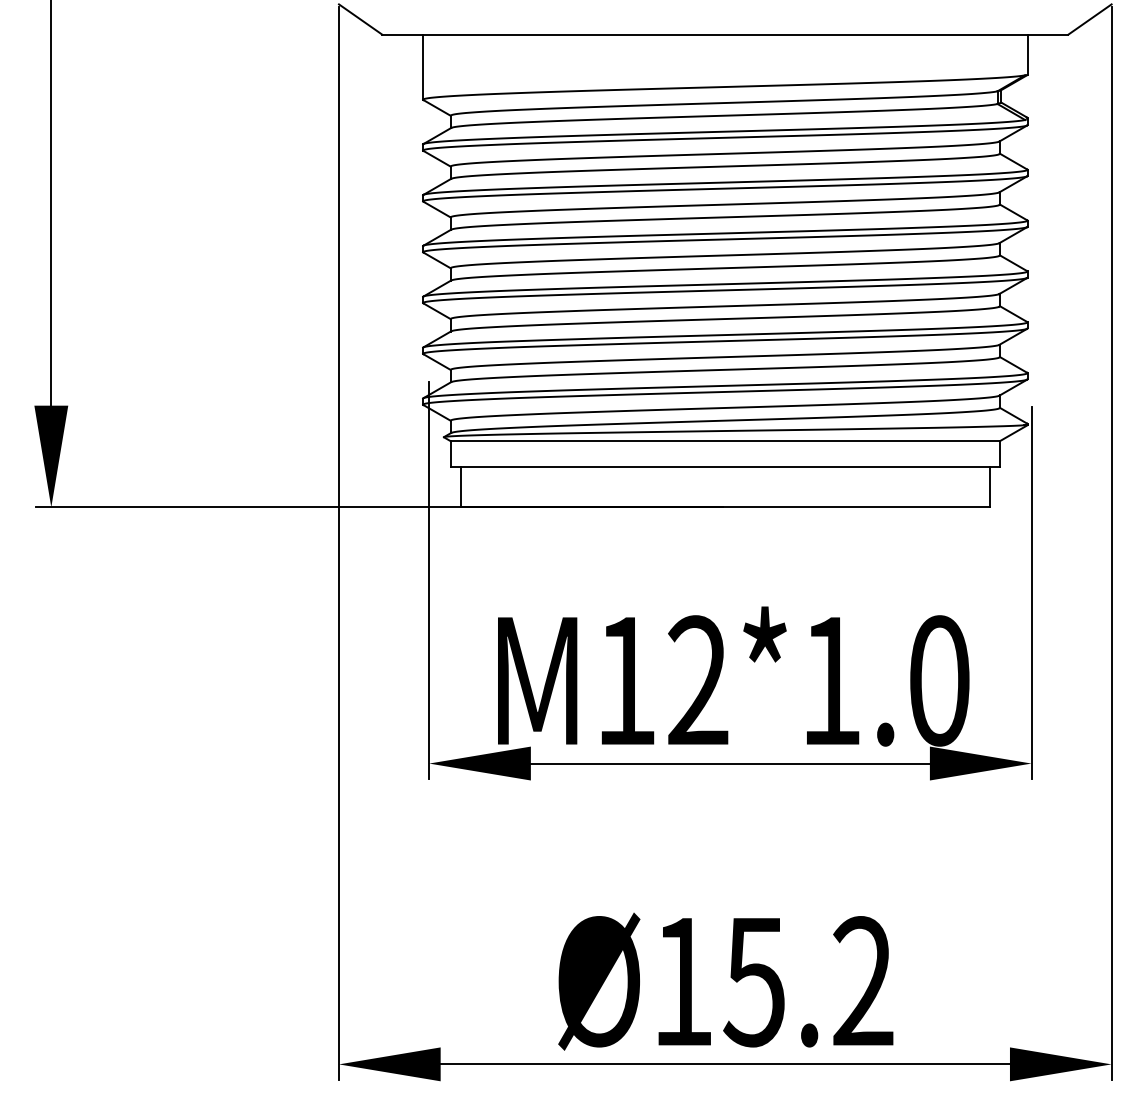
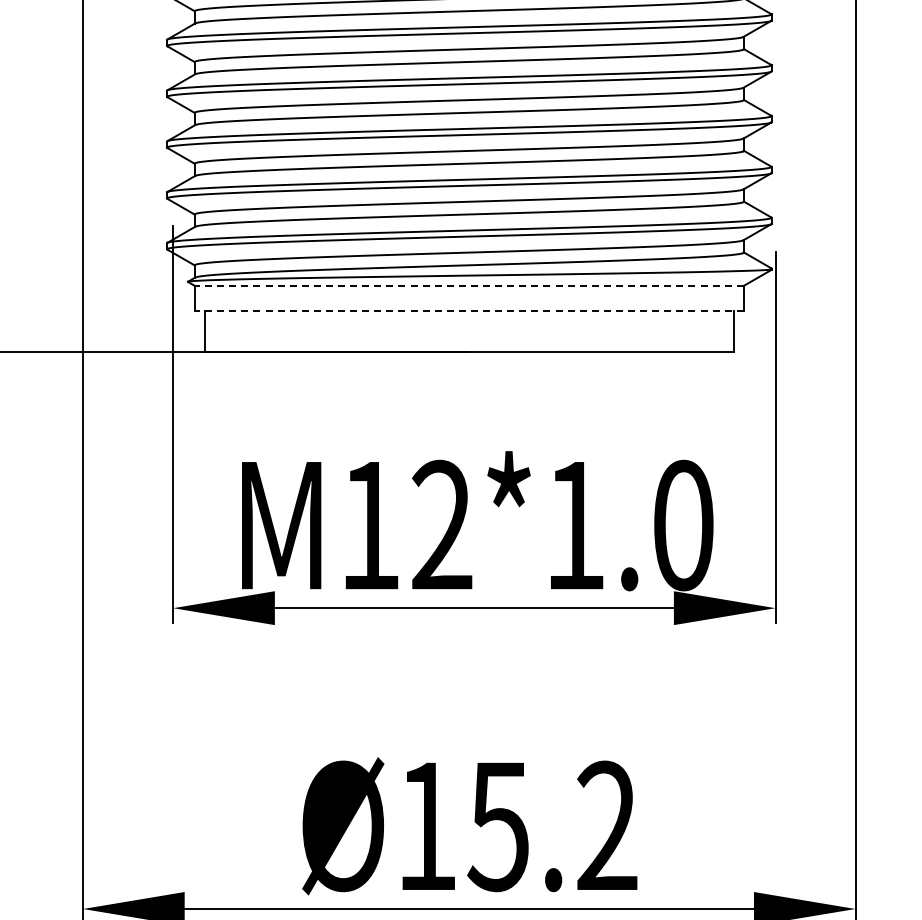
line: (724, 441) -> (468, 286), solid -> dashed
line: (724, 466) -> (468, 311), solid -> dashed

